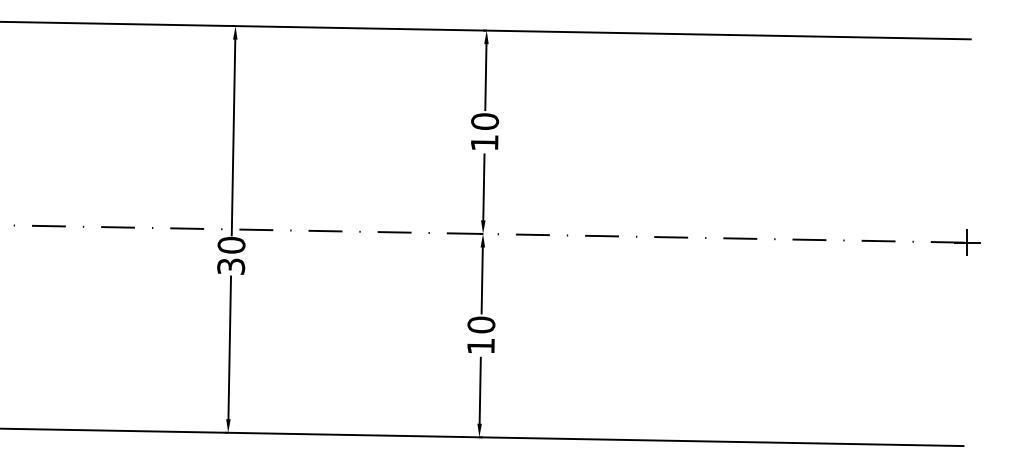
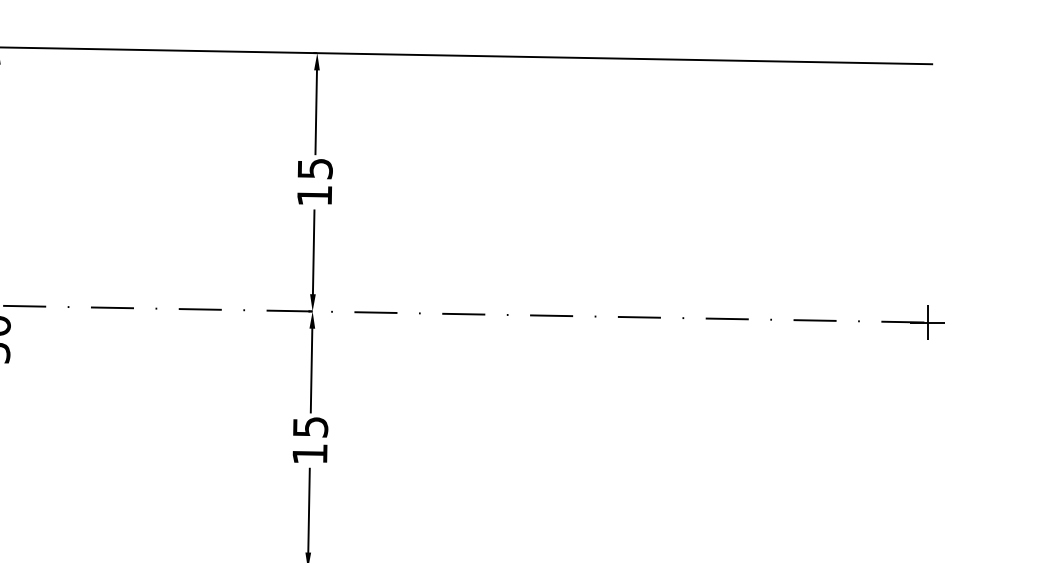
text: (485, 121) -> (315, 168), 10 -> 15
text: (481, 324) -> (310, 426), 10 -> 15

